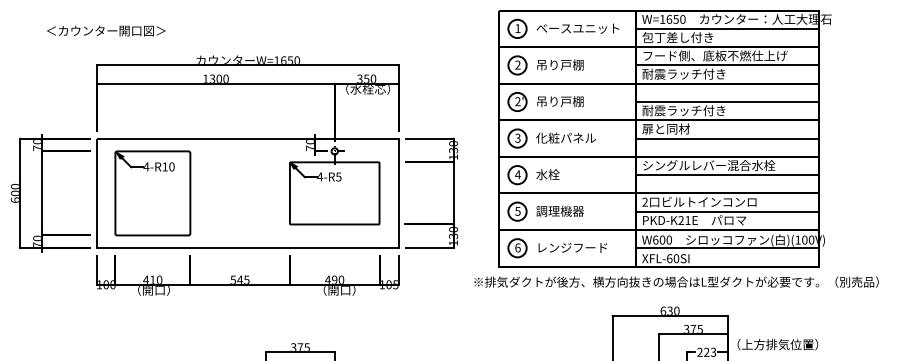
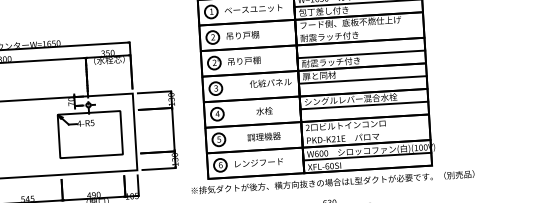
line: (727, 65) -> (359, 28), removed
text: (565, 137) -> (270, 82), moved
text: (547, 174) -> (264, 111), moved
text: (559, 210) -> (263, 136), moved
line: (727, 211) -> (365, 130), removed

